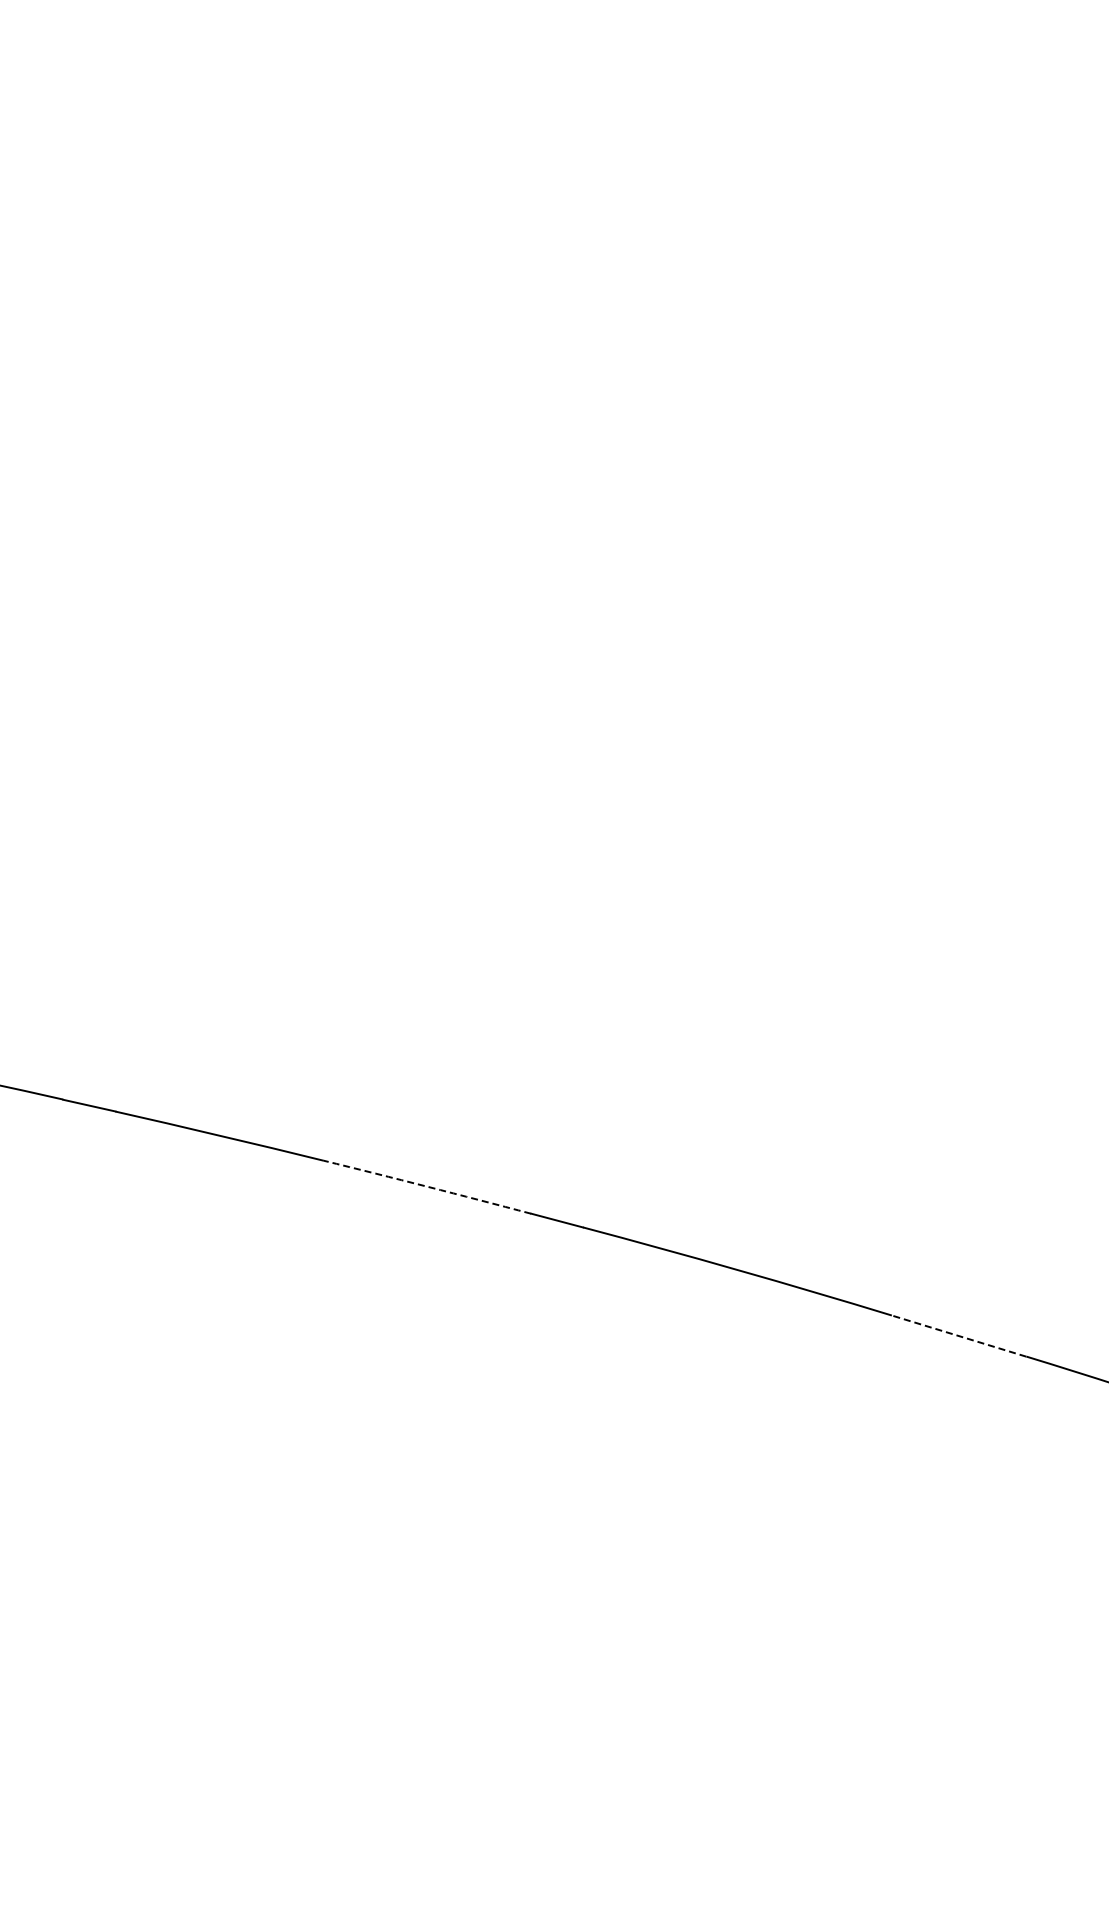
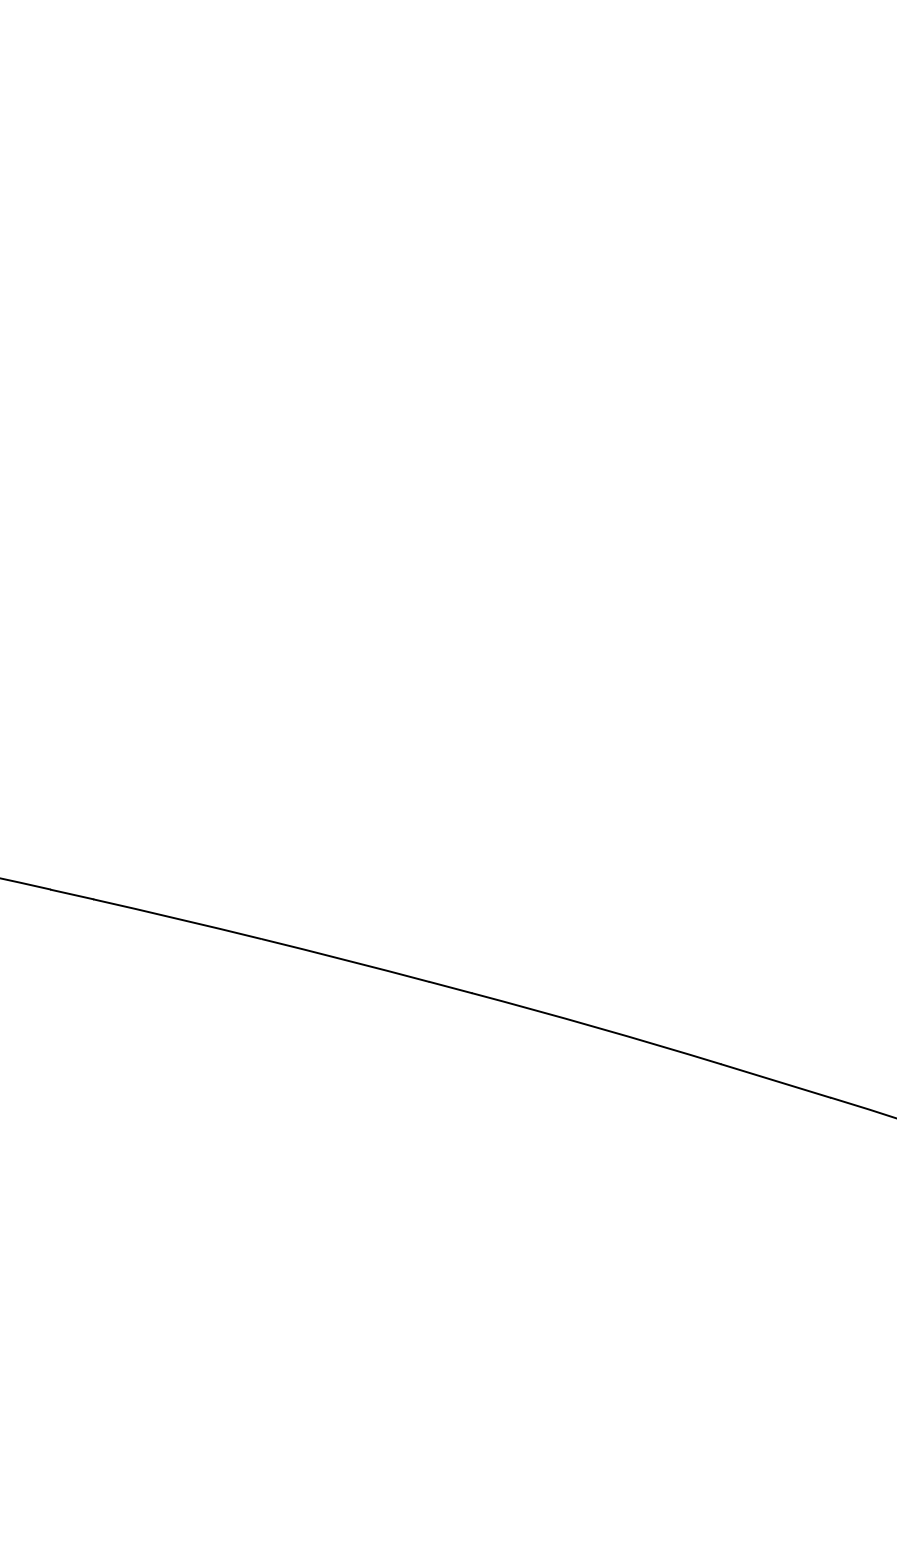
arc: (427, 1186) -> (345, 959), dashed -> solid
line: (958, 1335) -> (775, 1080), dashed -> solid

